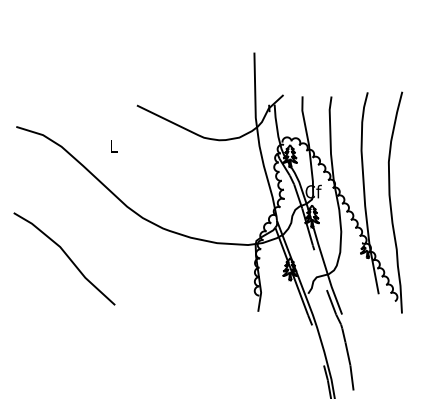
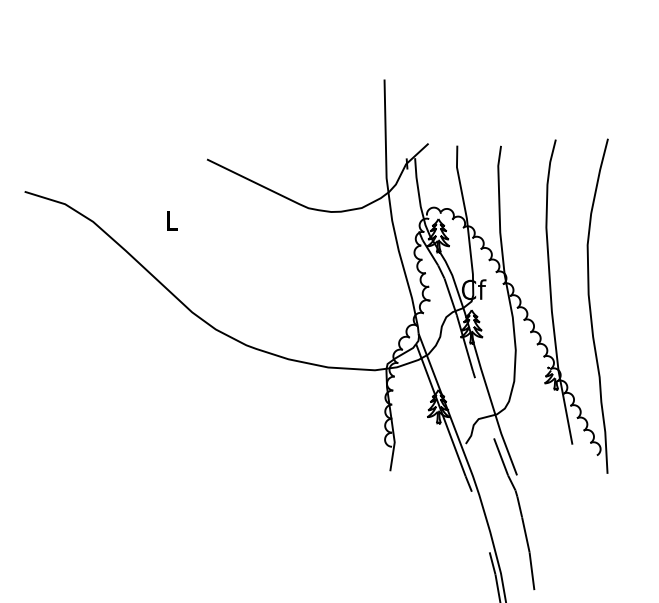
line: (66, 256) -> (100, 387), removed

